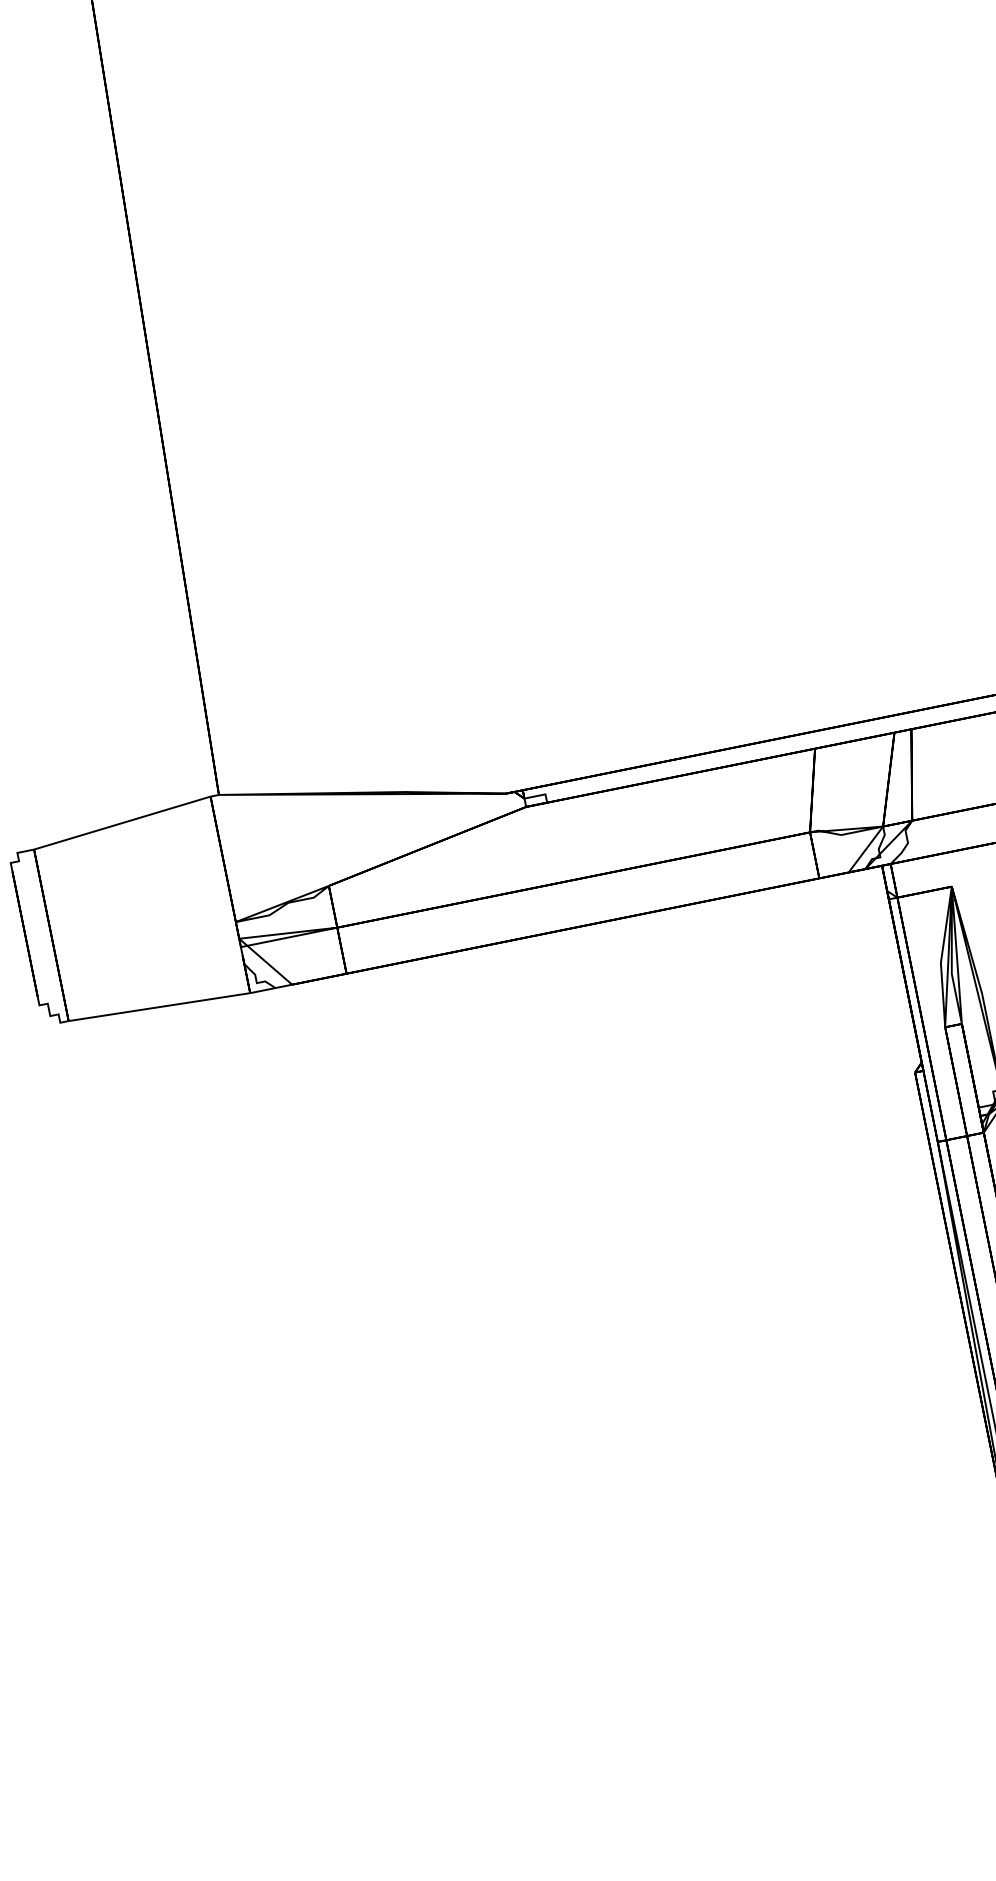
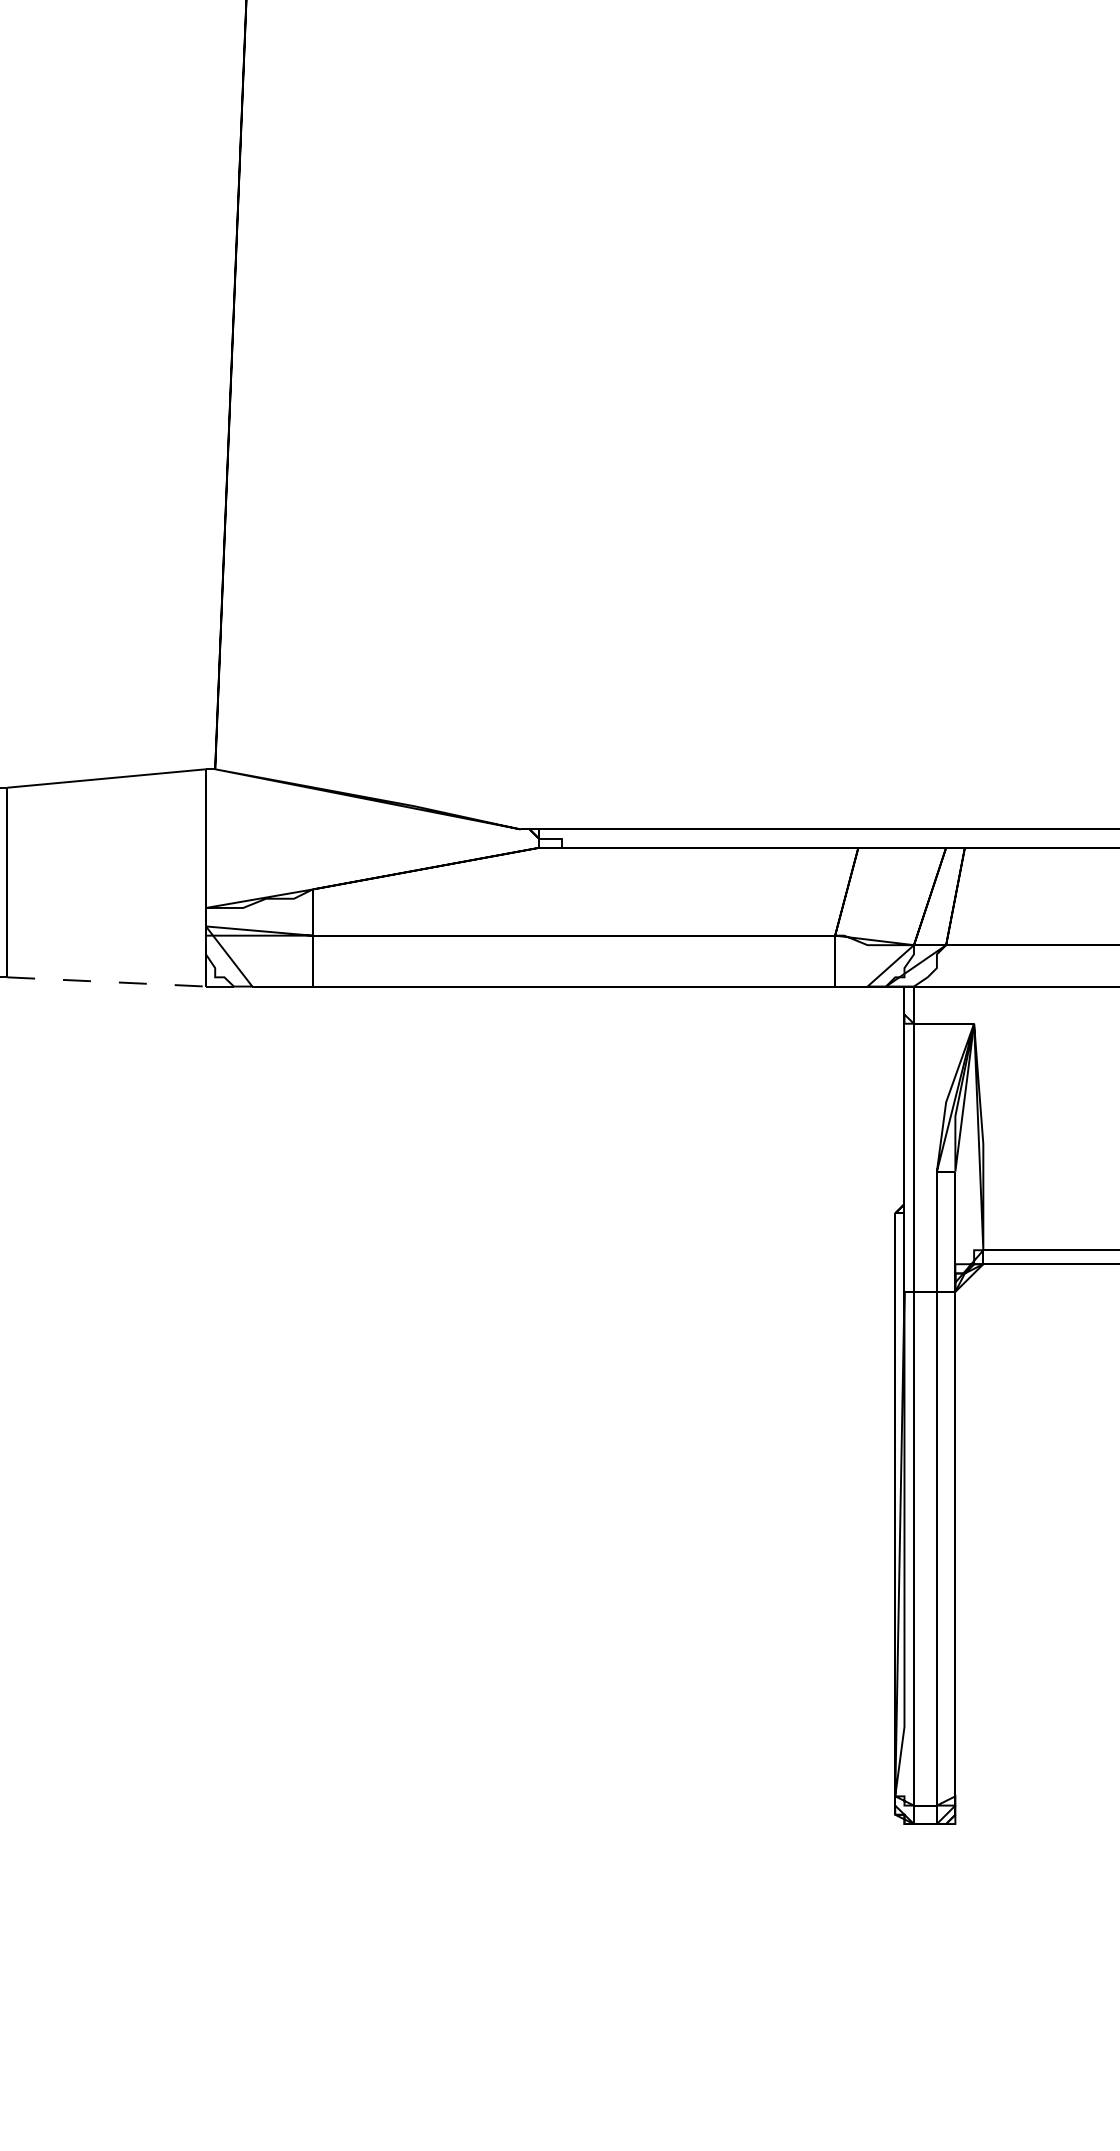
line: (159, 1006) -> (106, 981), solid -> dashed

